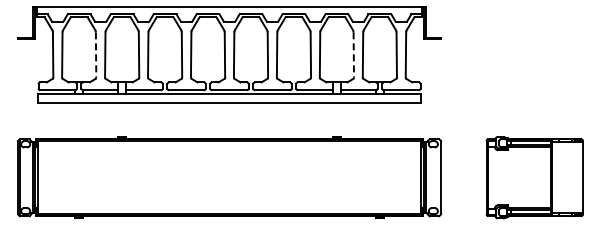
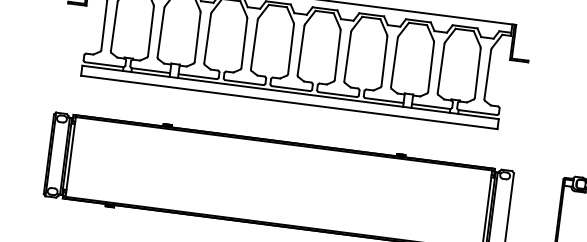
line: (96, 54) -> (151, 31), dashed -> solid
line: (353, 54) -> (430, 66), dashed -> solid

